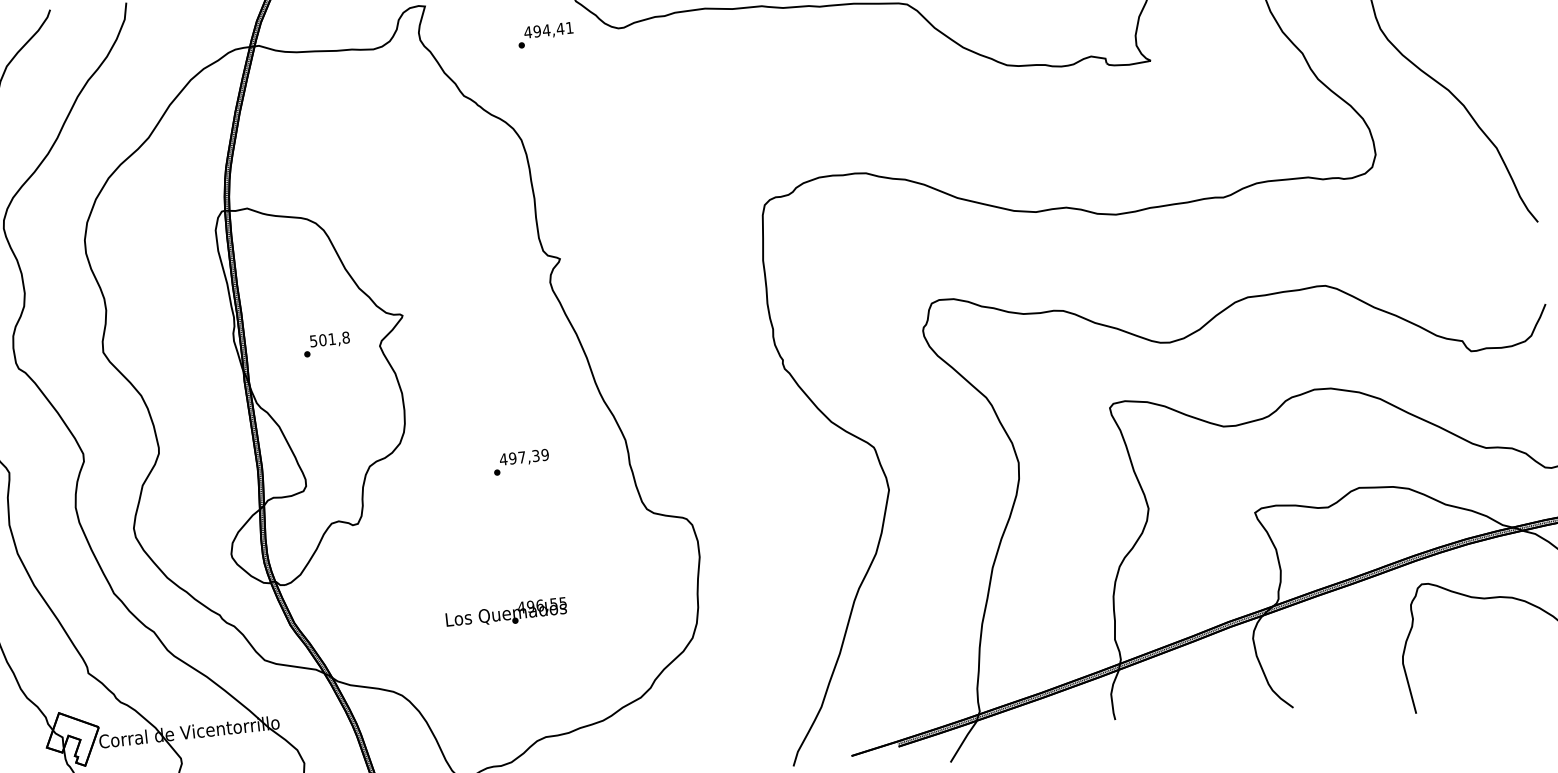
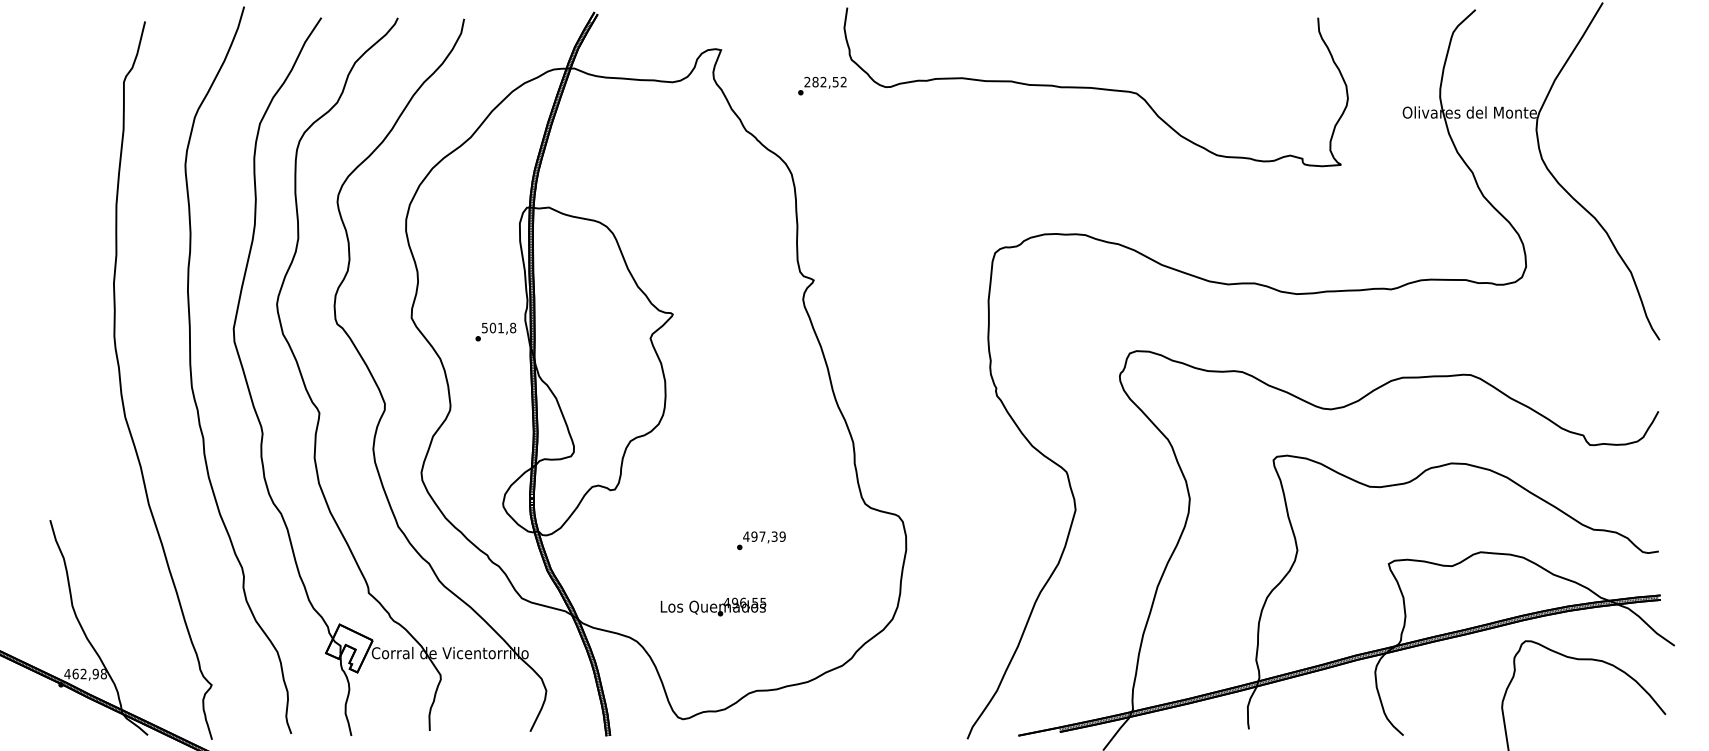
text: (548, 29) -> (825, 81), 494,41 -> 282,52
text: (326, 343) -> (495, 331), moved
text: (521, 461) -> (761, 540), moved
text: (506, 613) -> (713, 606), moved

